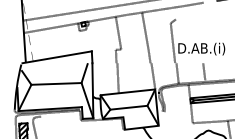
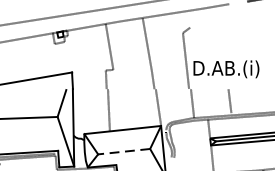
line: (128, 107) -> (123, 151), solid -> dashed

